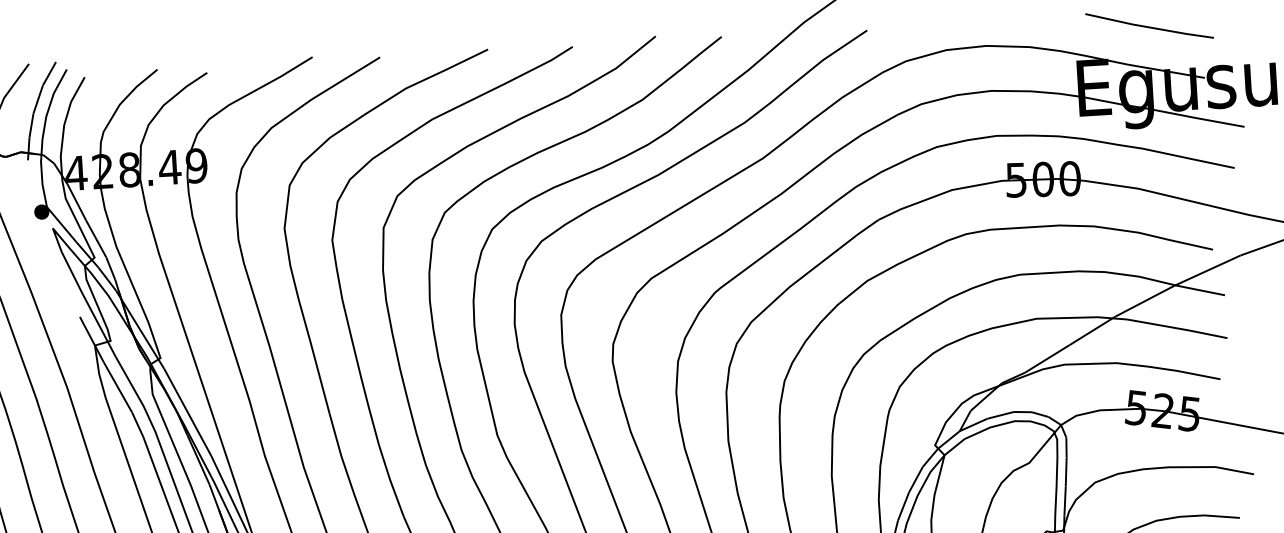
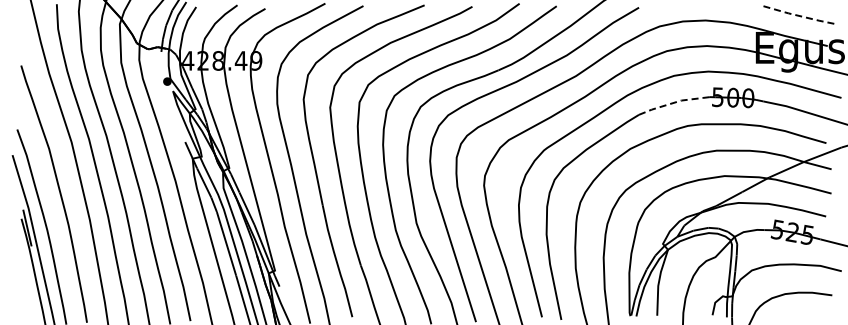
line: (1149, 27) -> (798, 15), solid -> dashed
line: (933, 196) -> (670, 103), solid -> dashed

